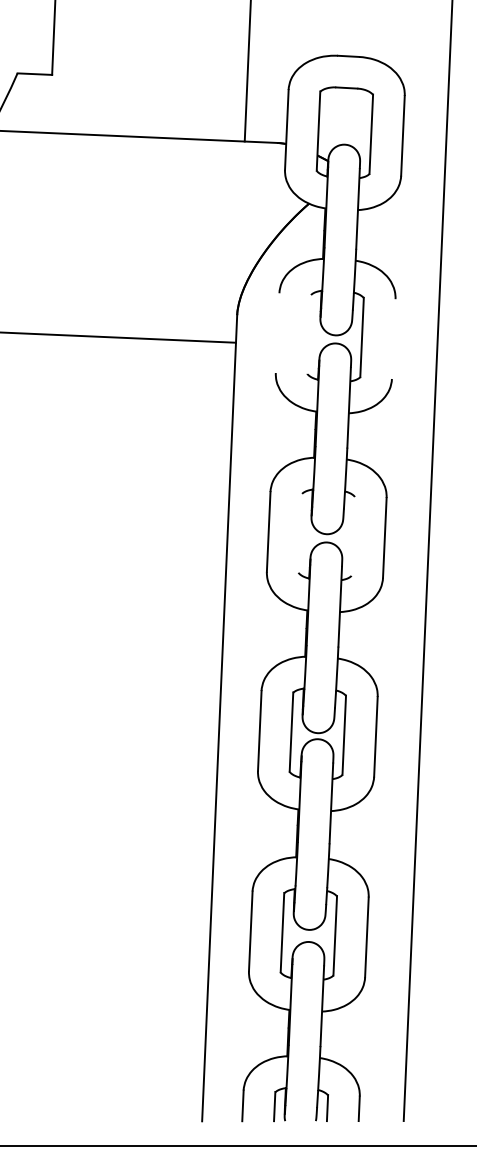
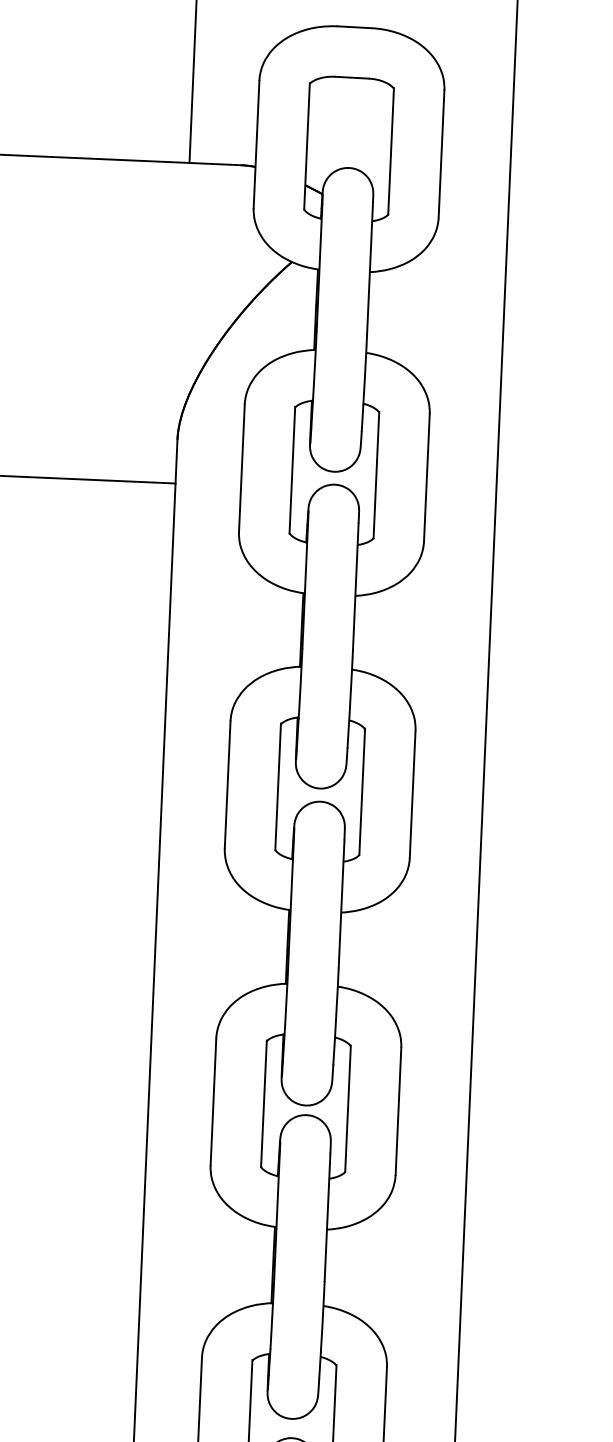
line: (277, 333) -> (241, 468), added
line: (309, 334) -> (292, 470), added
line: (393, 339) -> (426, 478), added
line: (300, 532) -> (278, 785), added
line: (352, 535) -> (361, 790), added

